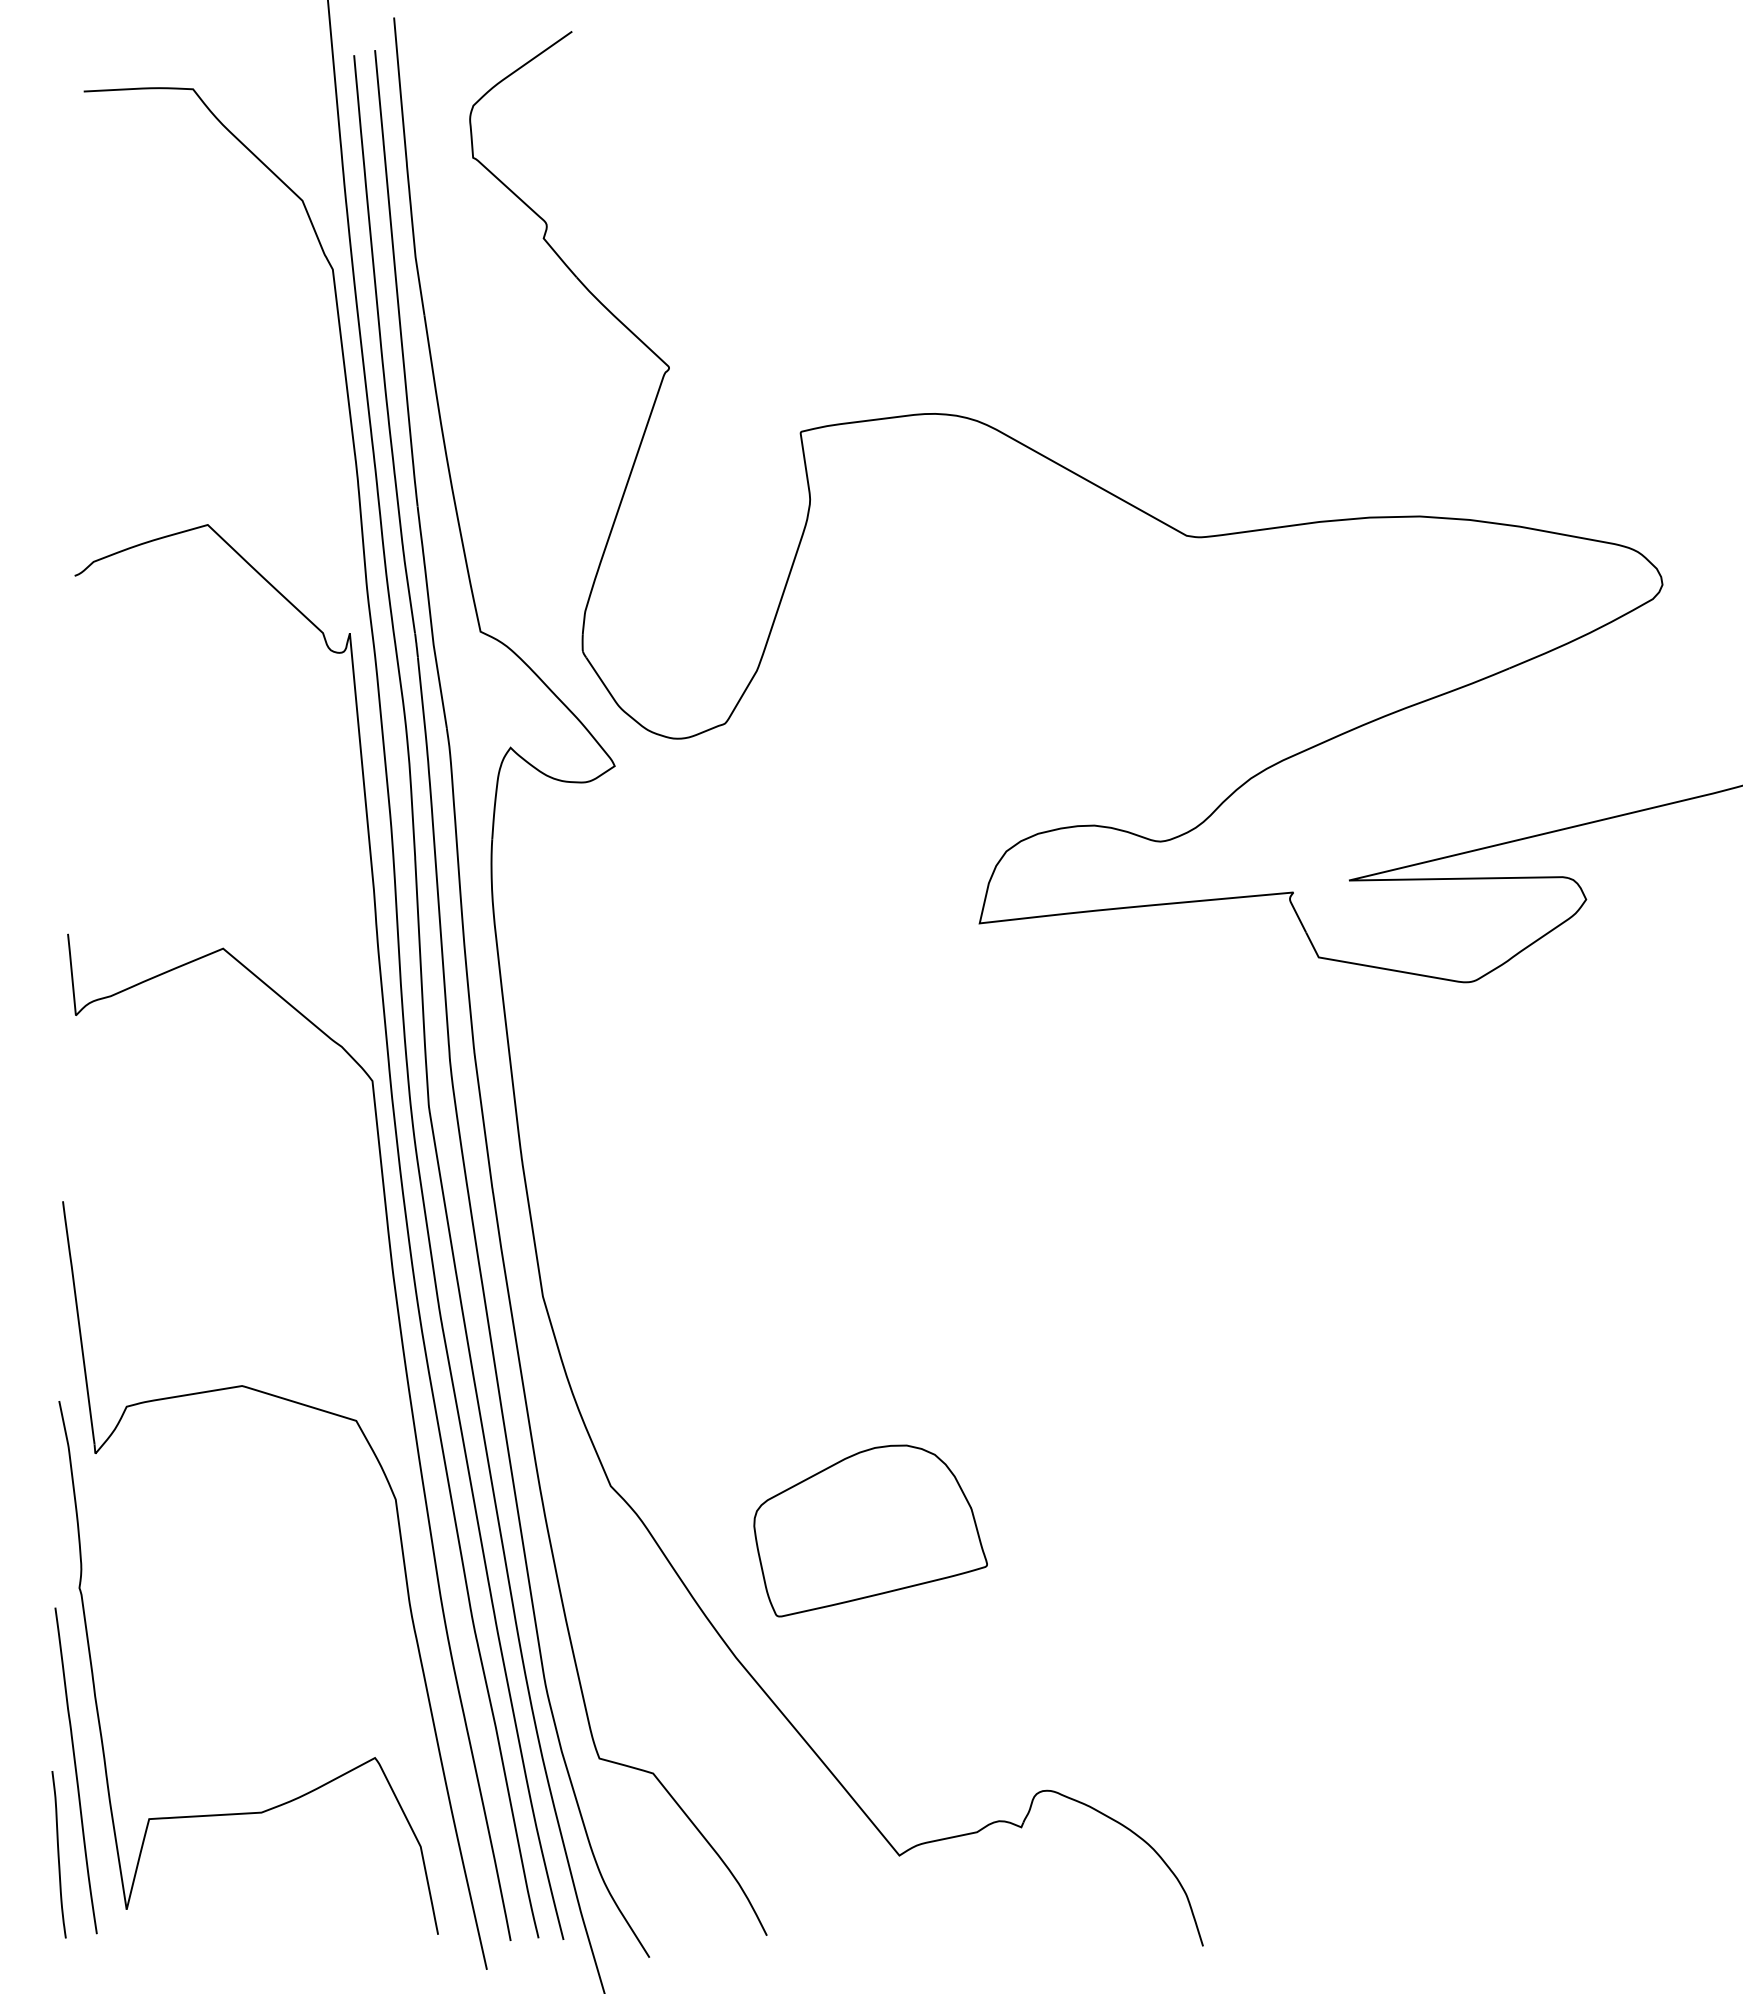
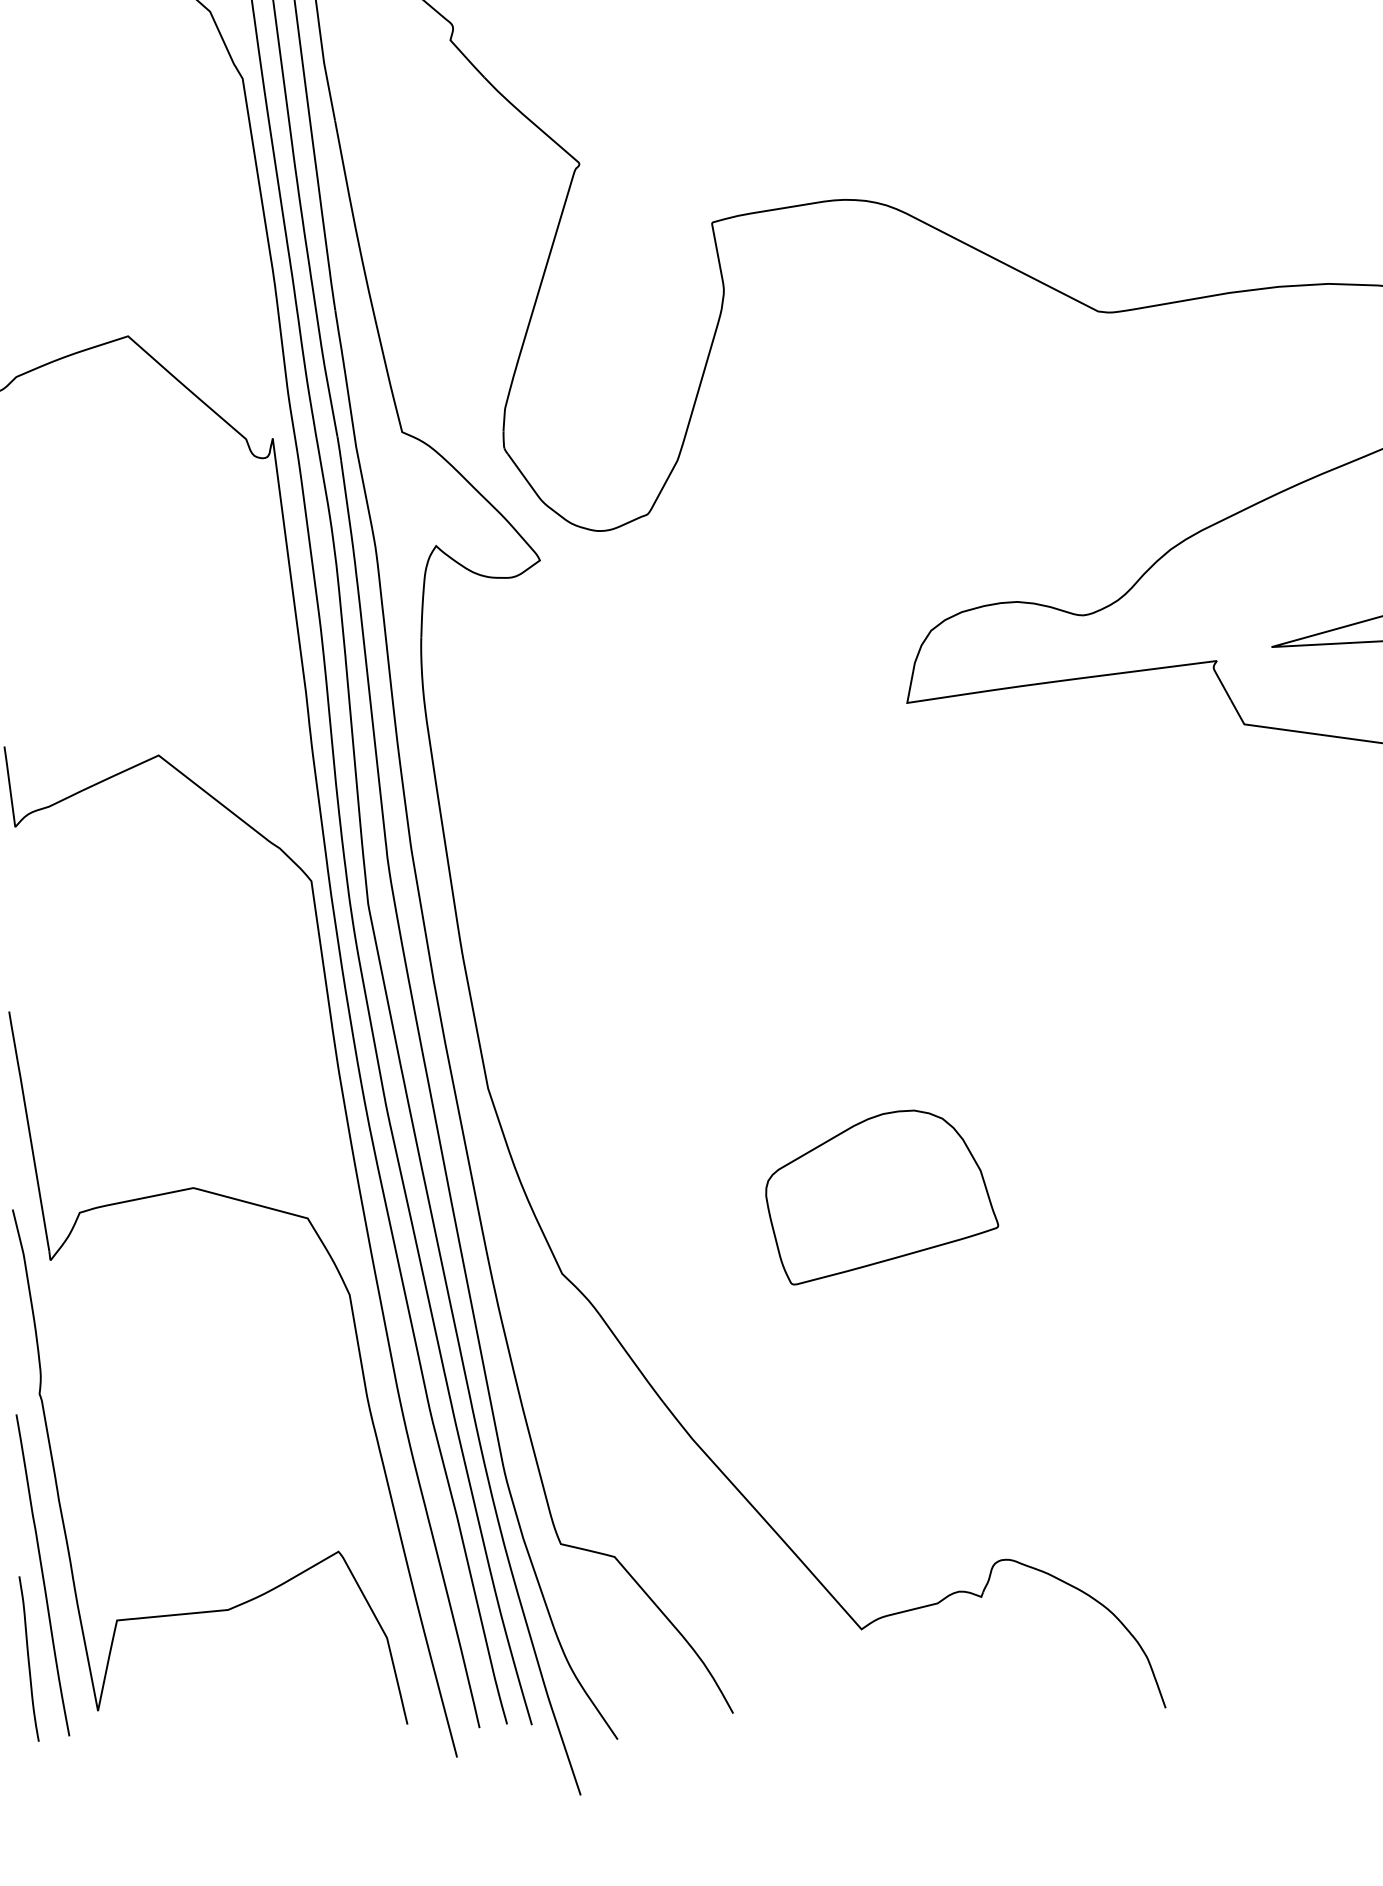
part: (870, 1530) -> (881, 1196), moved

